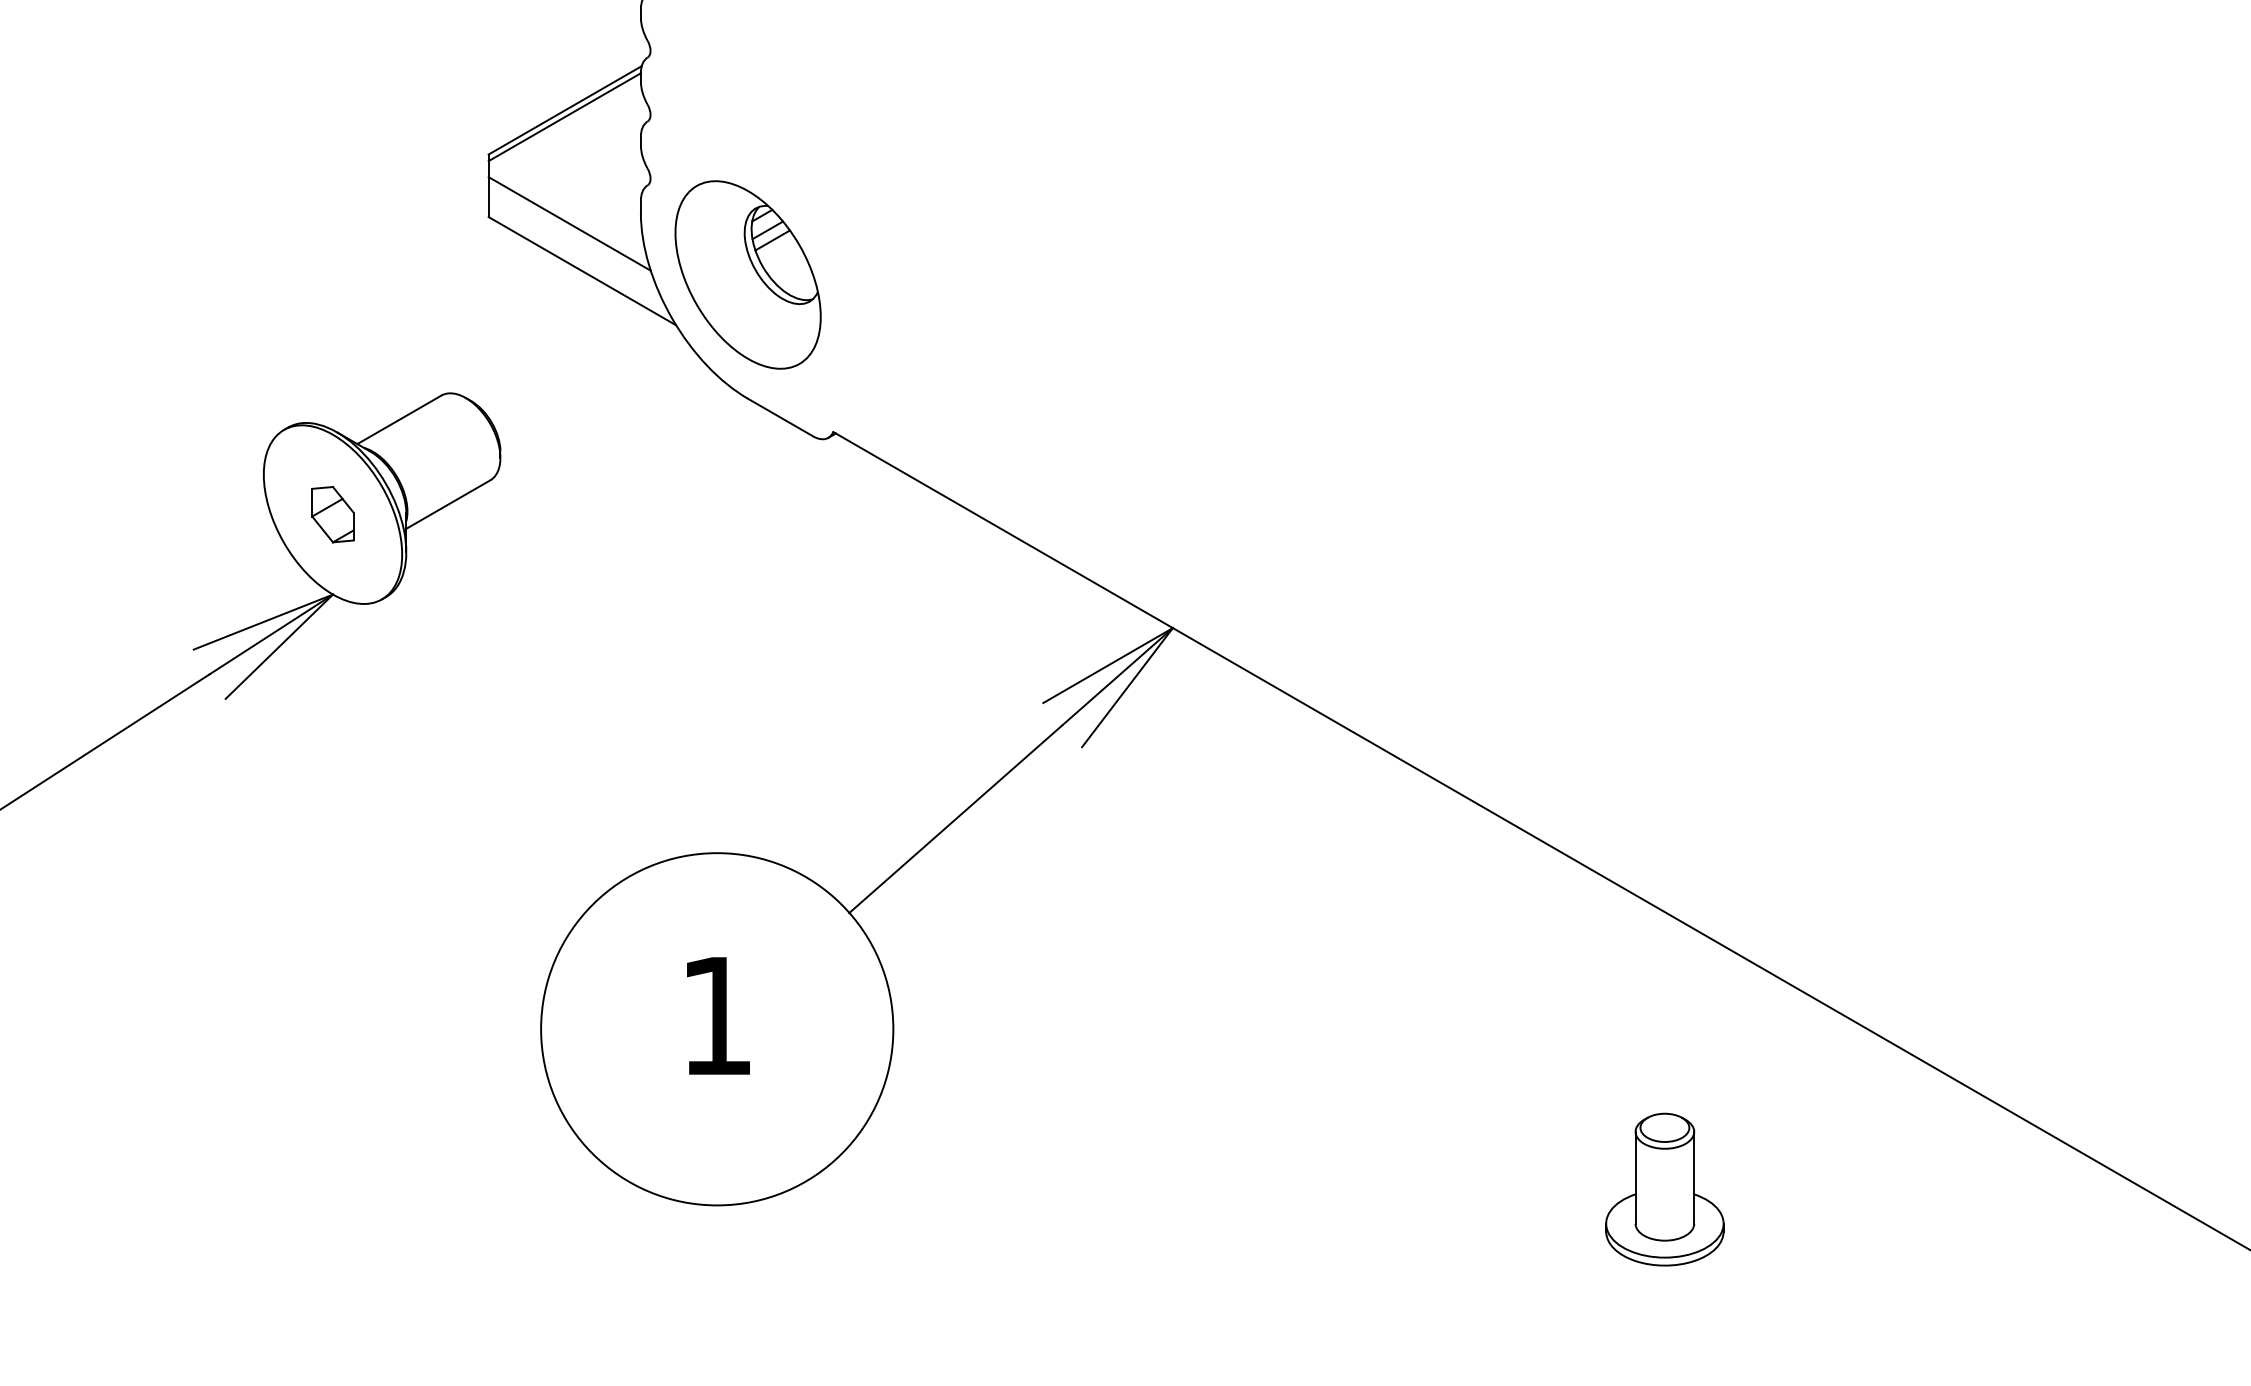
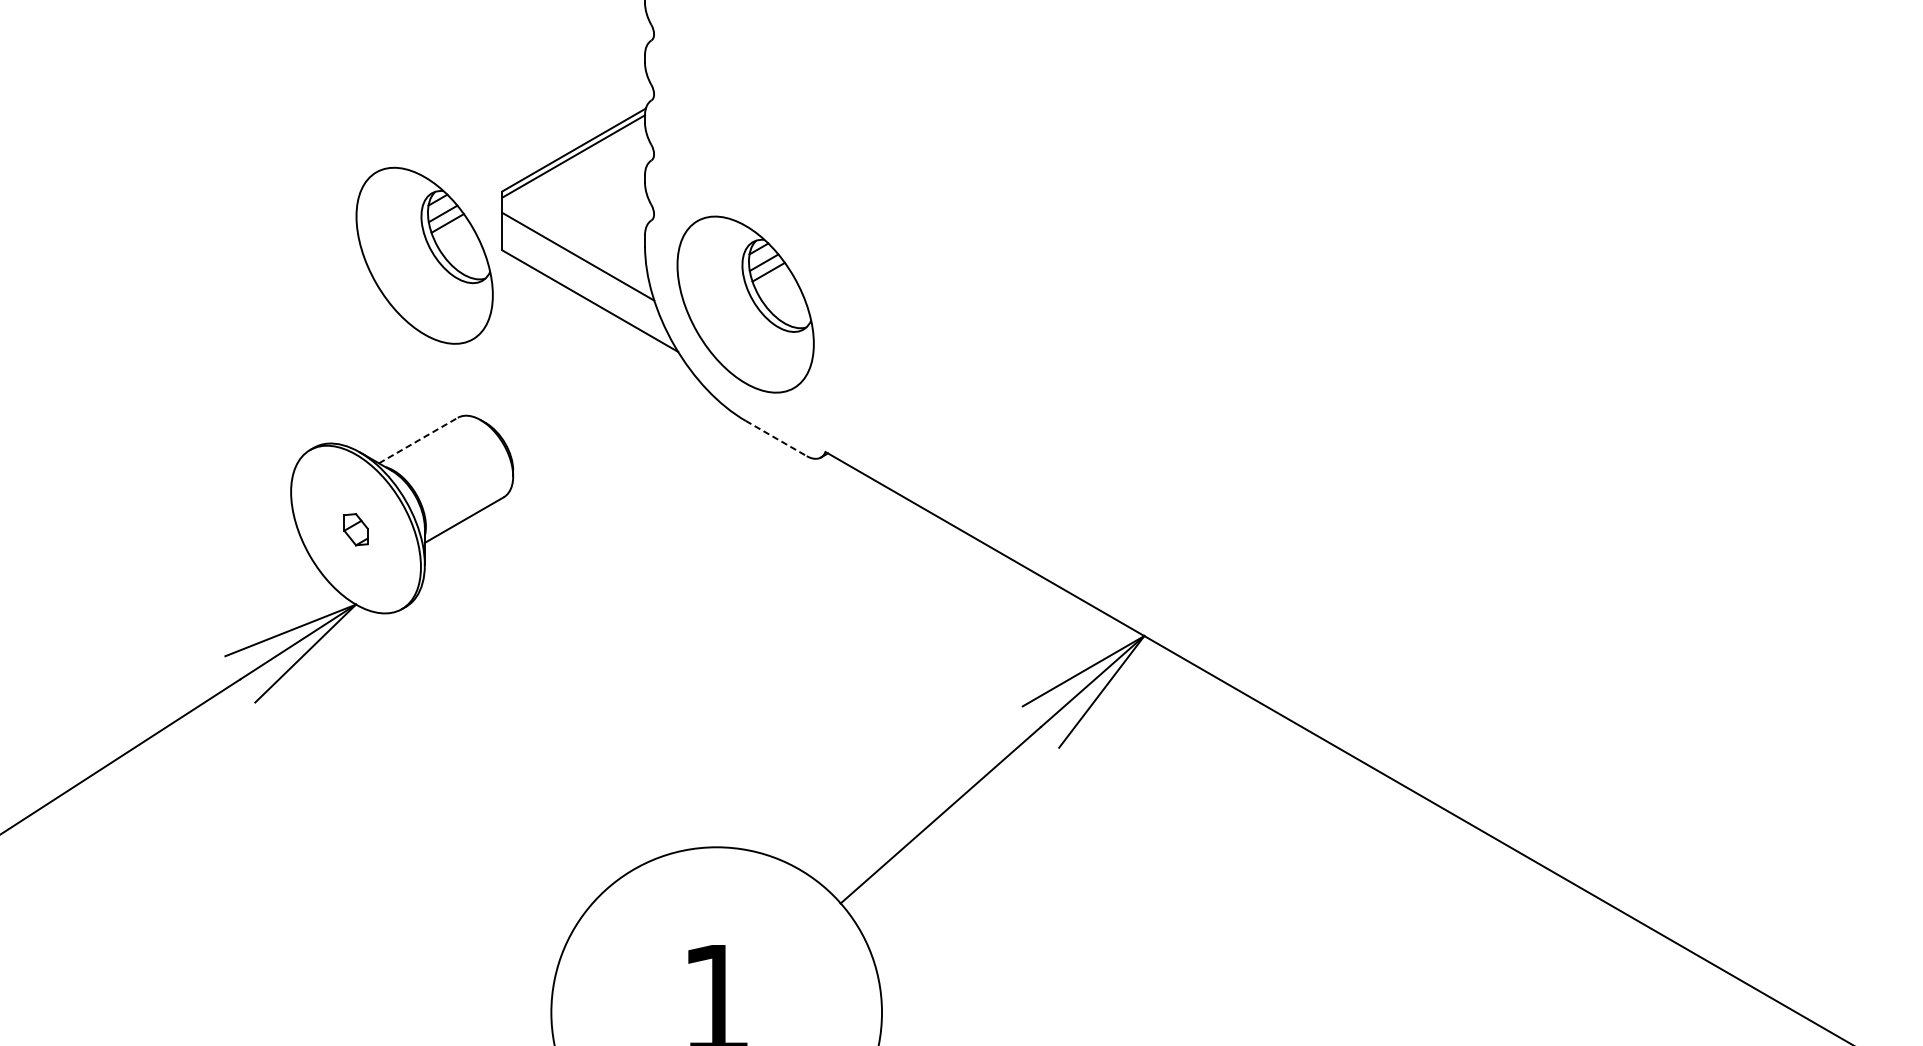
part: (405, 222) -> (424, 255), added
line: (780, 417) -> (776, 438), solid -> dashed
line: (399, 419) -> (418, 440), solid -> dashed
part: (332, 514) -> (355, 529), size x0.6

